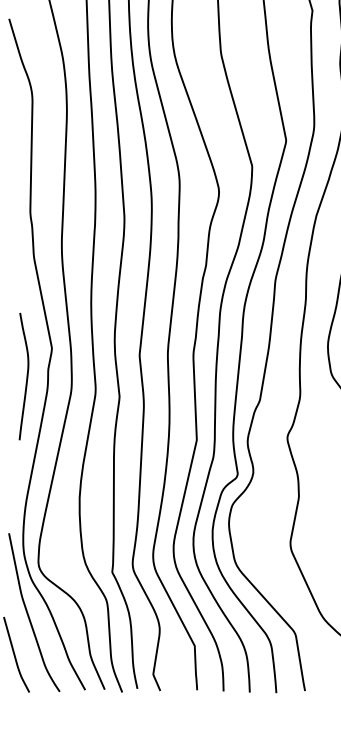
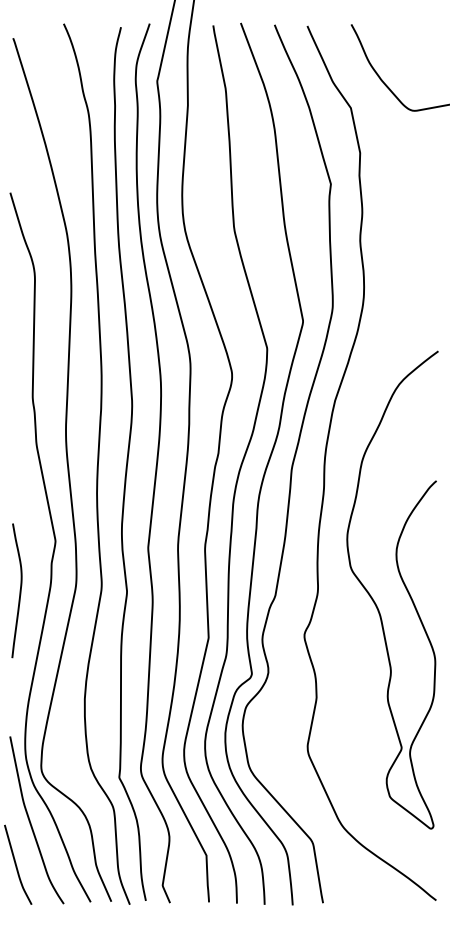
curve: (26, 376) -> (19, 590), moved

